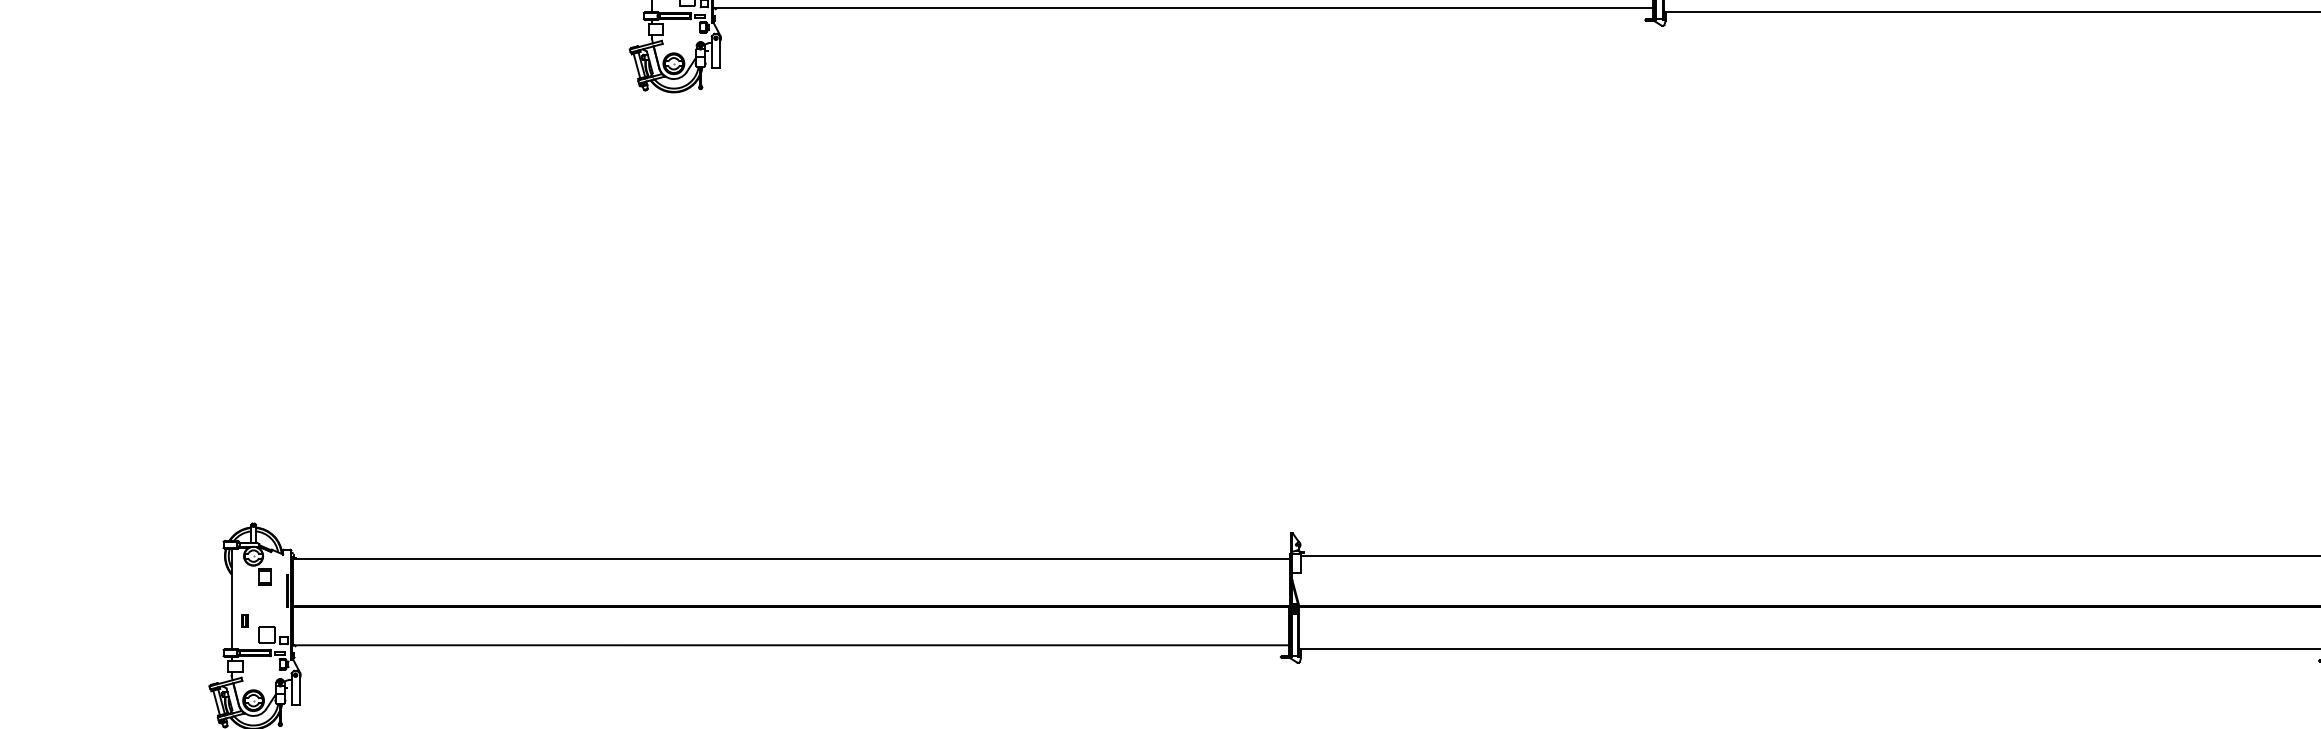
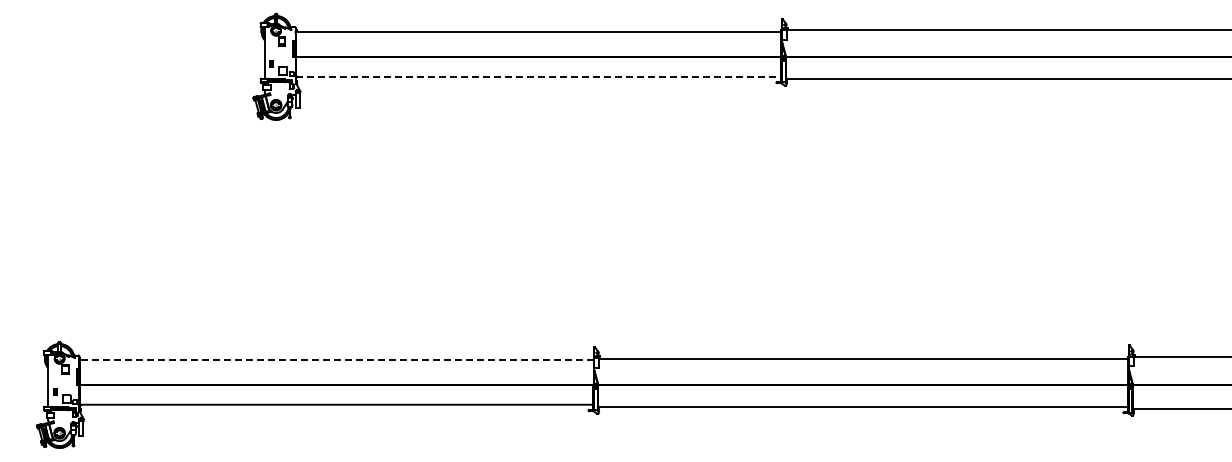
line: (1183, 8) -> (538, 76), solid -> dashed
line: (791, 559) -> (336, 360), solid -> dashed

